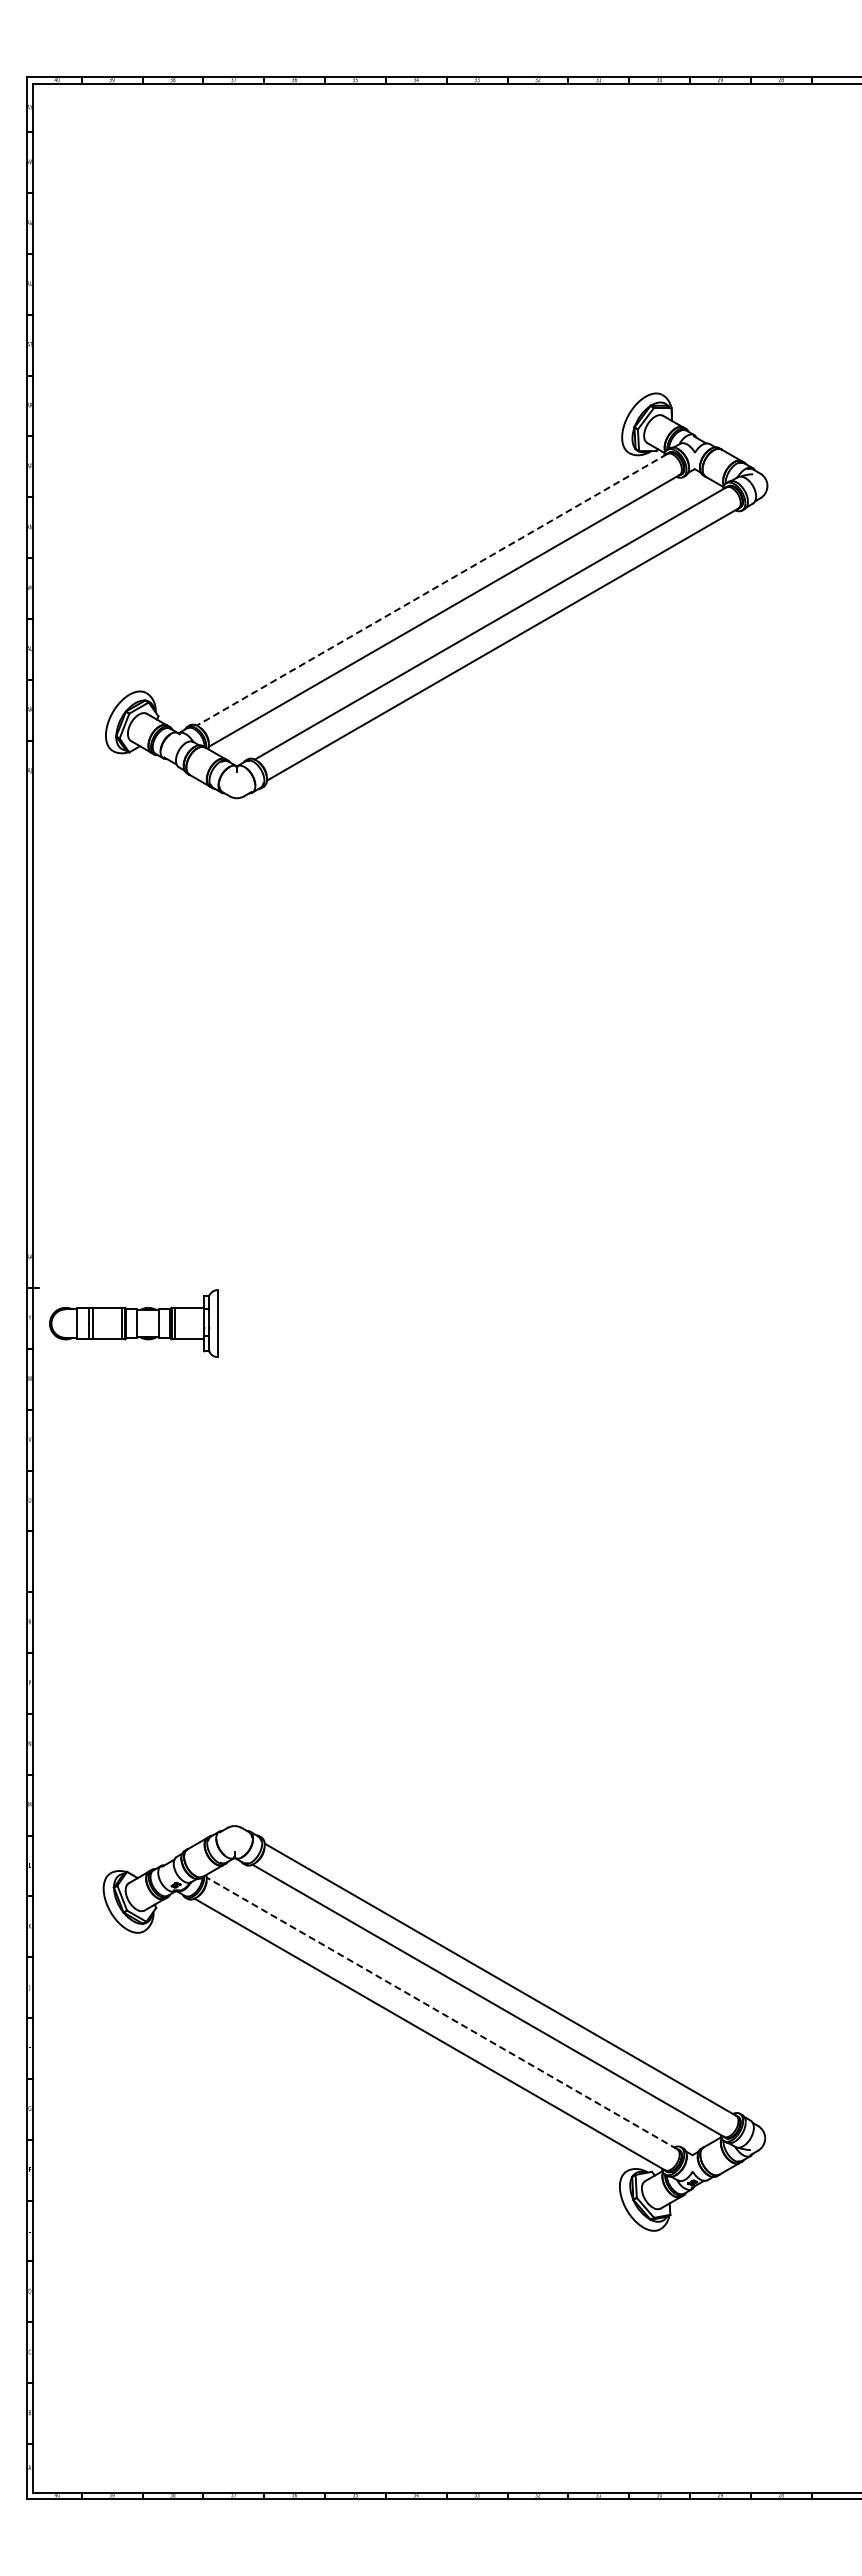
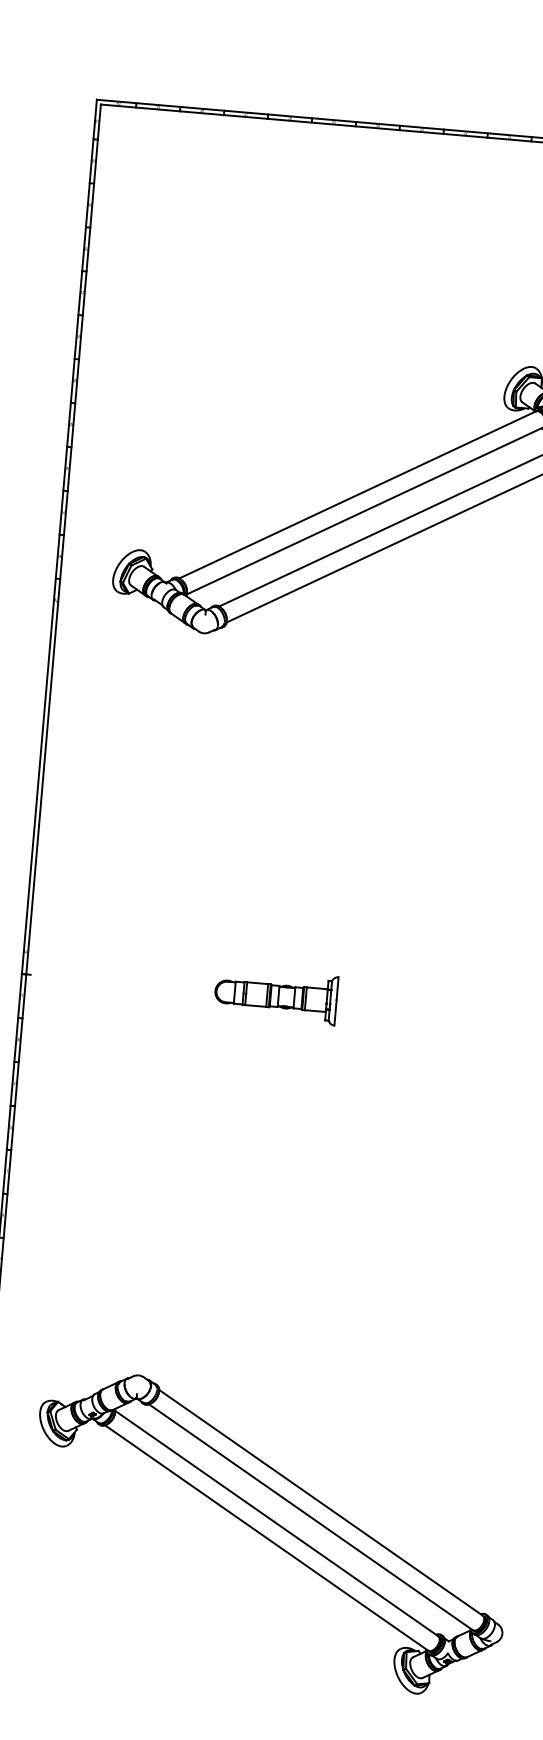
line: (432, 589) -> (358, 494), dashed -> solid
part: (133, 1323) -> (275, 996), moved
line: (441, 2013) -> (276, 1523), dashed -> solid

